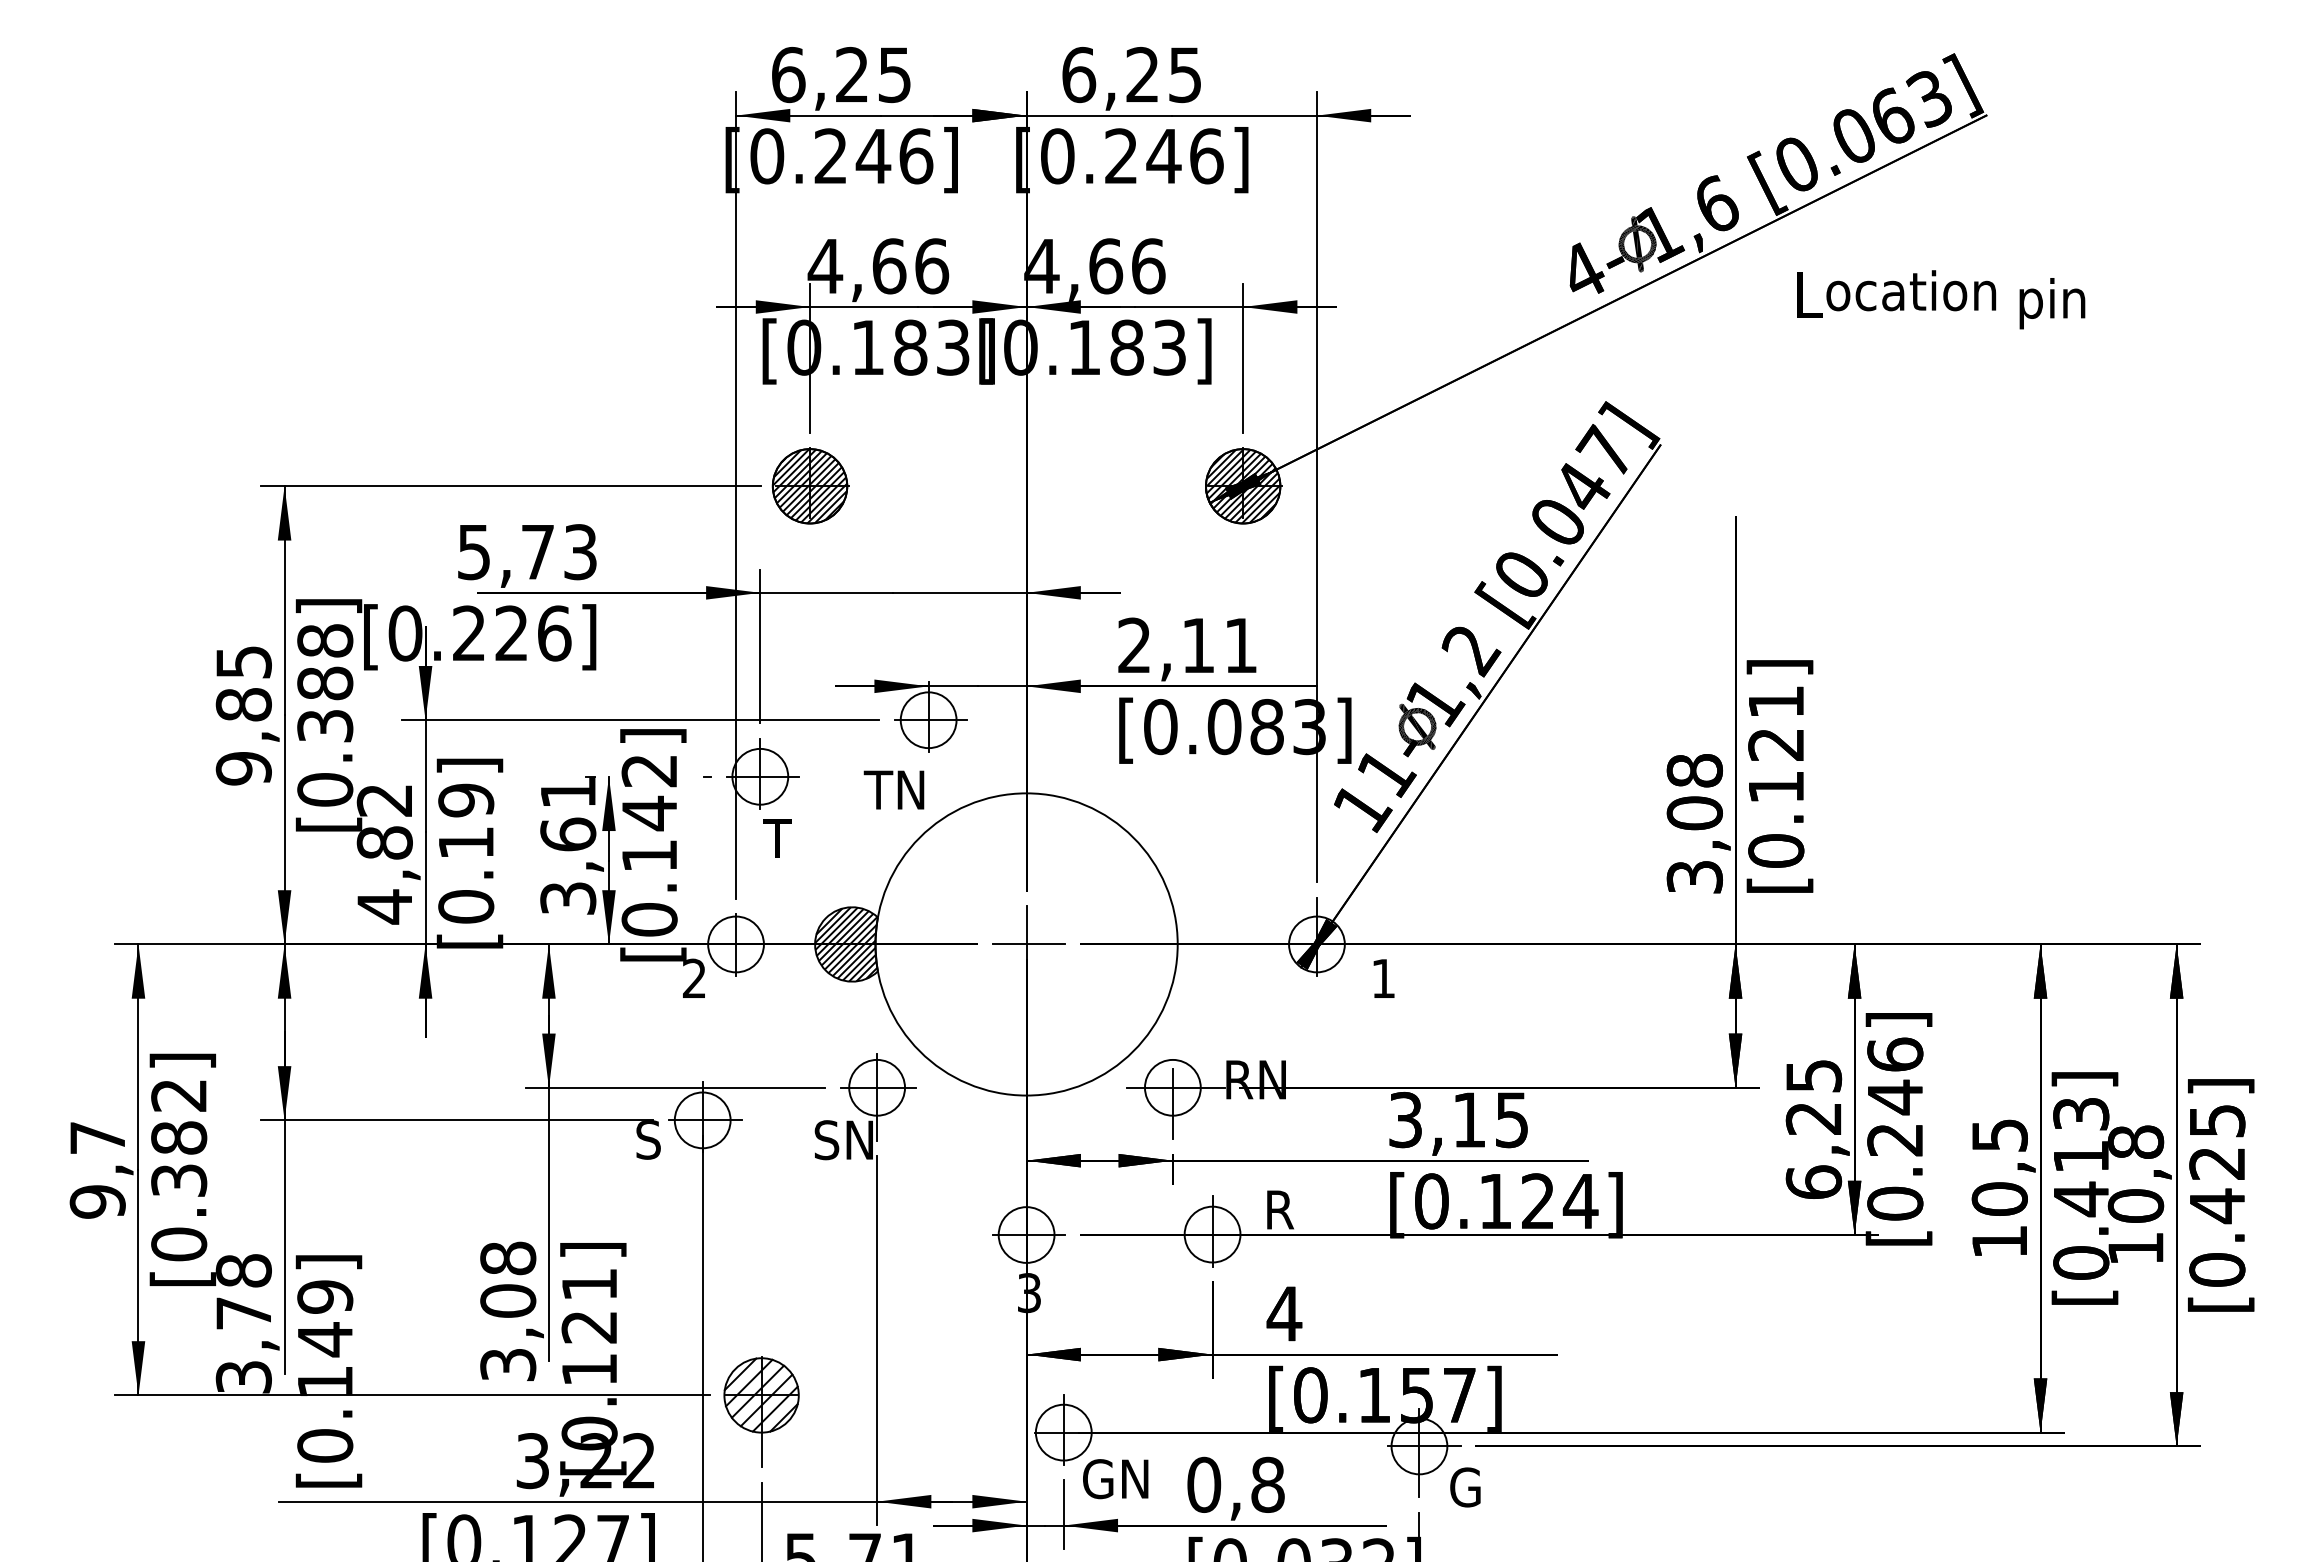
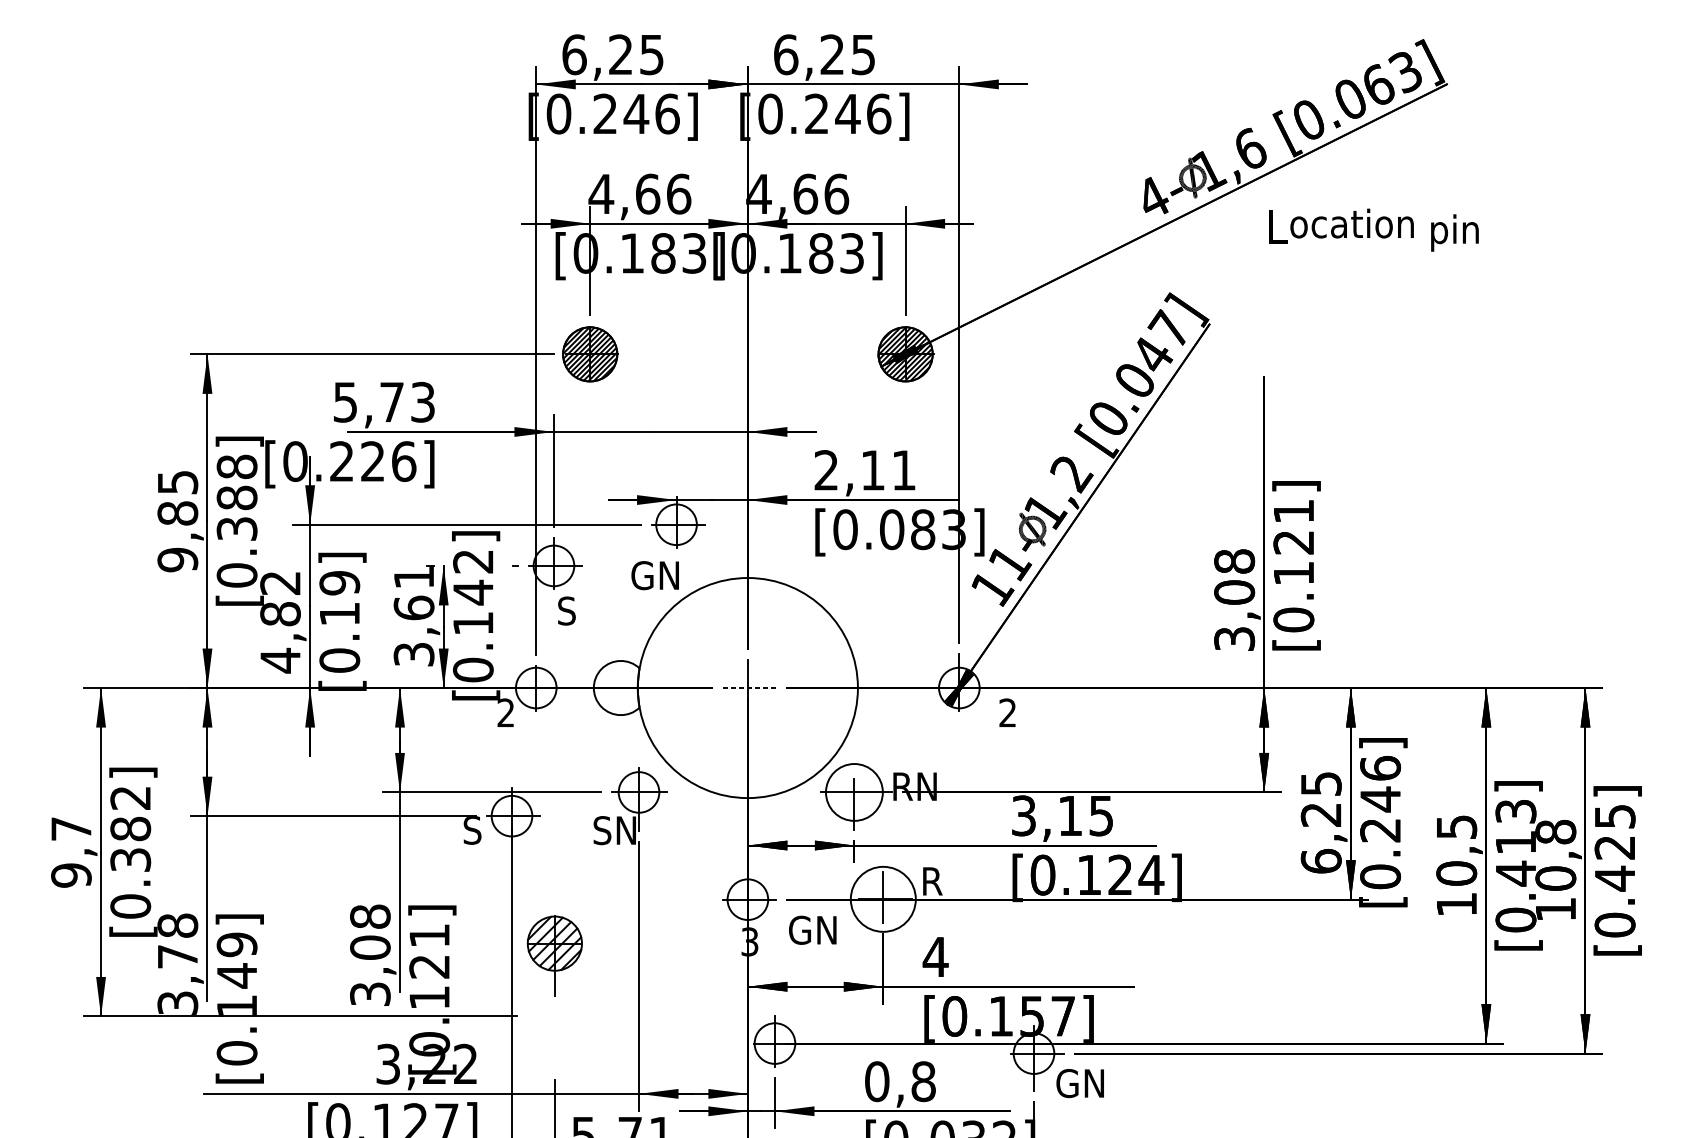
text: (1941, 299) -> (1374, 229), moved
text: (897, 790) -> (653, 575), TN -> GN
text: (777, 838) -> (566, 610), T -> S
hatch: (846, 944) -> (616, 688), removed
line: (1029, 944) -> (750, 688), solid -> dashed
text: (1383, 977) -> (1007, 712), 1 -> 2
circle: (1172, 1087) -> (854, 792), size x1.4
circle: (1212, 1234) -> (883, 899), size x1.6
part: (761, 1411) -> (554, 955), moved
text: (1115, 1479) -> (812, 930), moved
text: (1502, 1487) -> (1094, 1083), G -> GN

